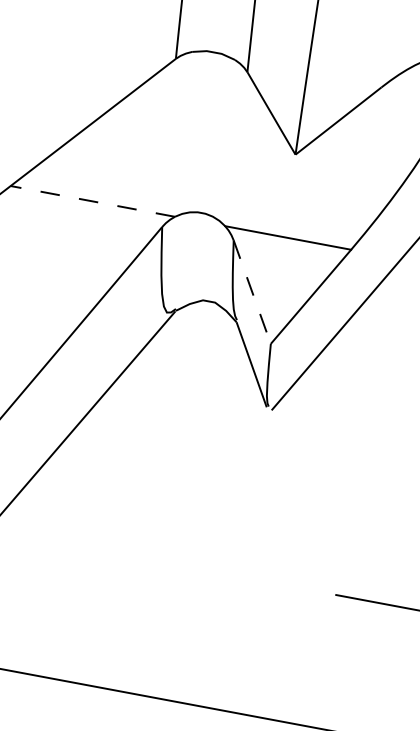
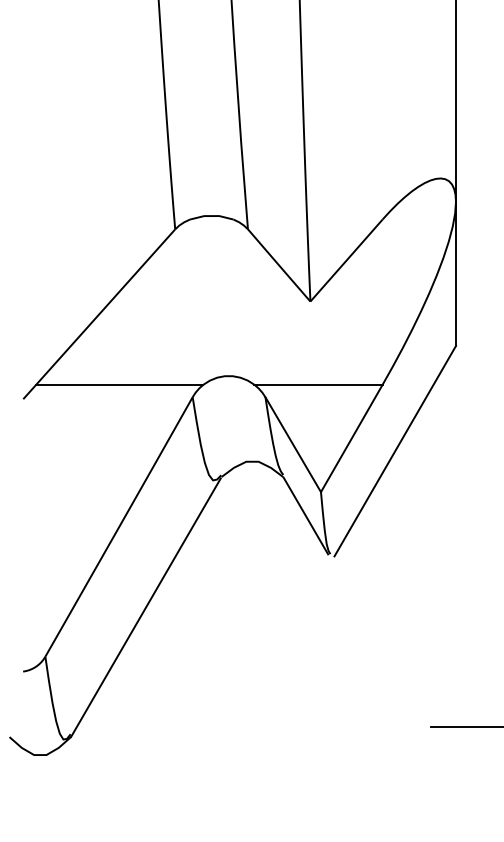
line: (92, 201) -> (119, 384), dashed -> solid
line: (252, 292) -> (293, 444), dashed -> solid

